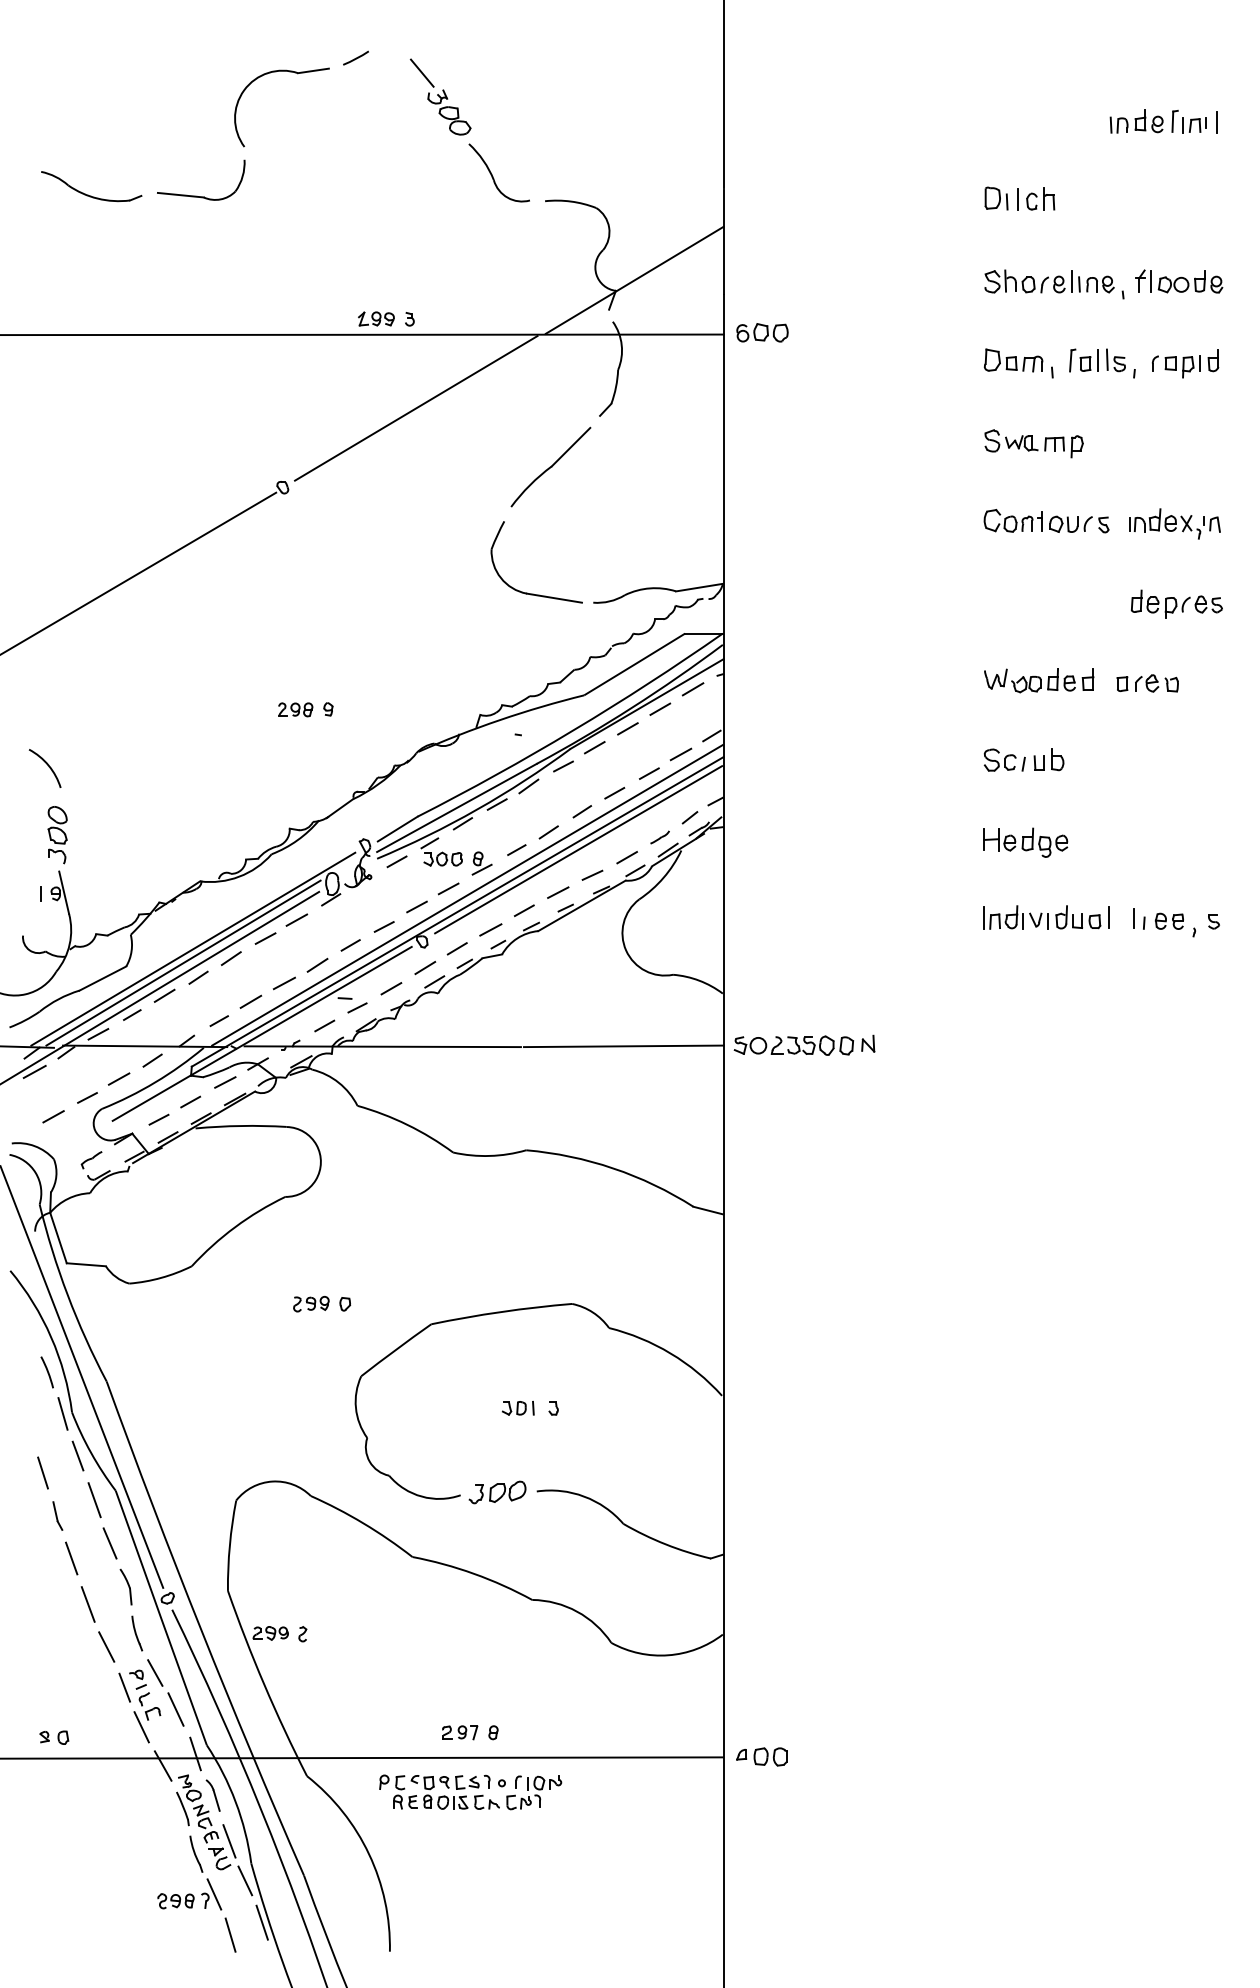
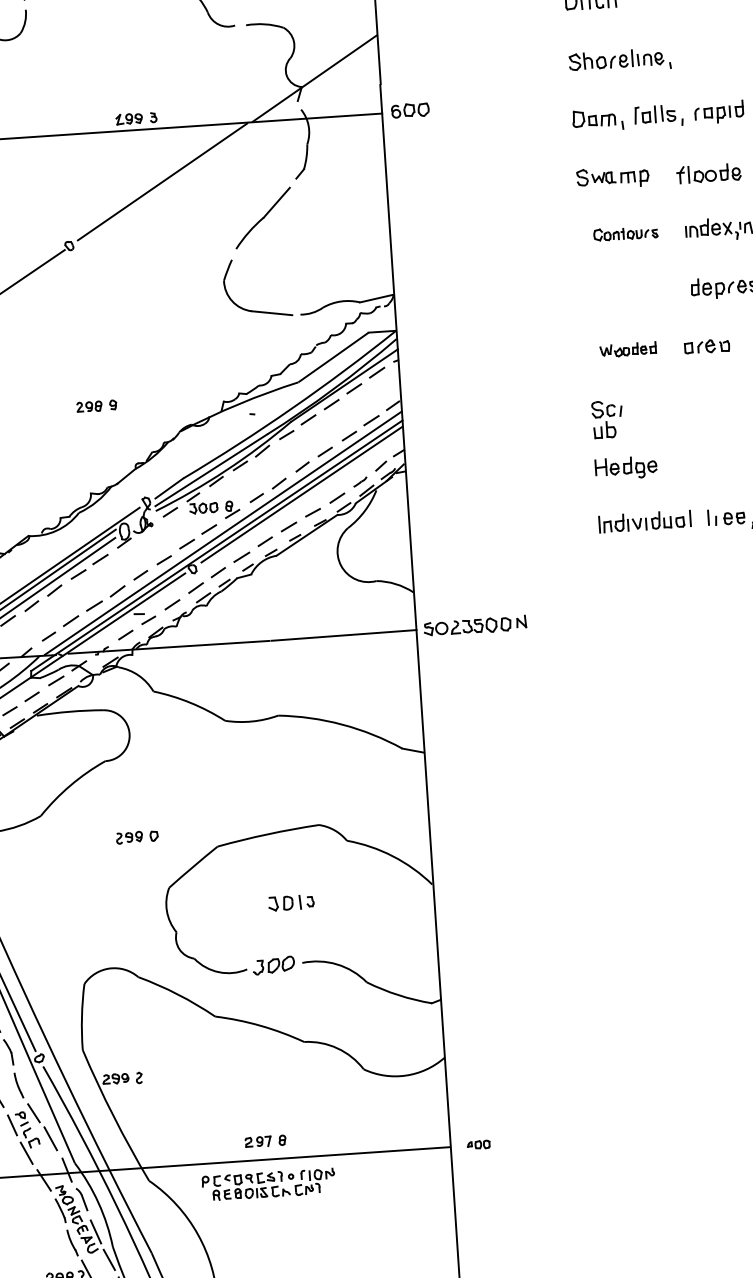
part: (1179, 281) -> (709, 173), moved
part: (1046, 521) -> (625, 233), size x0.7
part: (1039, 680) -> (628, 349), size x0.7
part: (1048, 759) -> (604, 430), moved
part: (517, 1408) -> (284, 903), size x1.4
part: (761, 1756) -> (478, 1144), size x0.6

